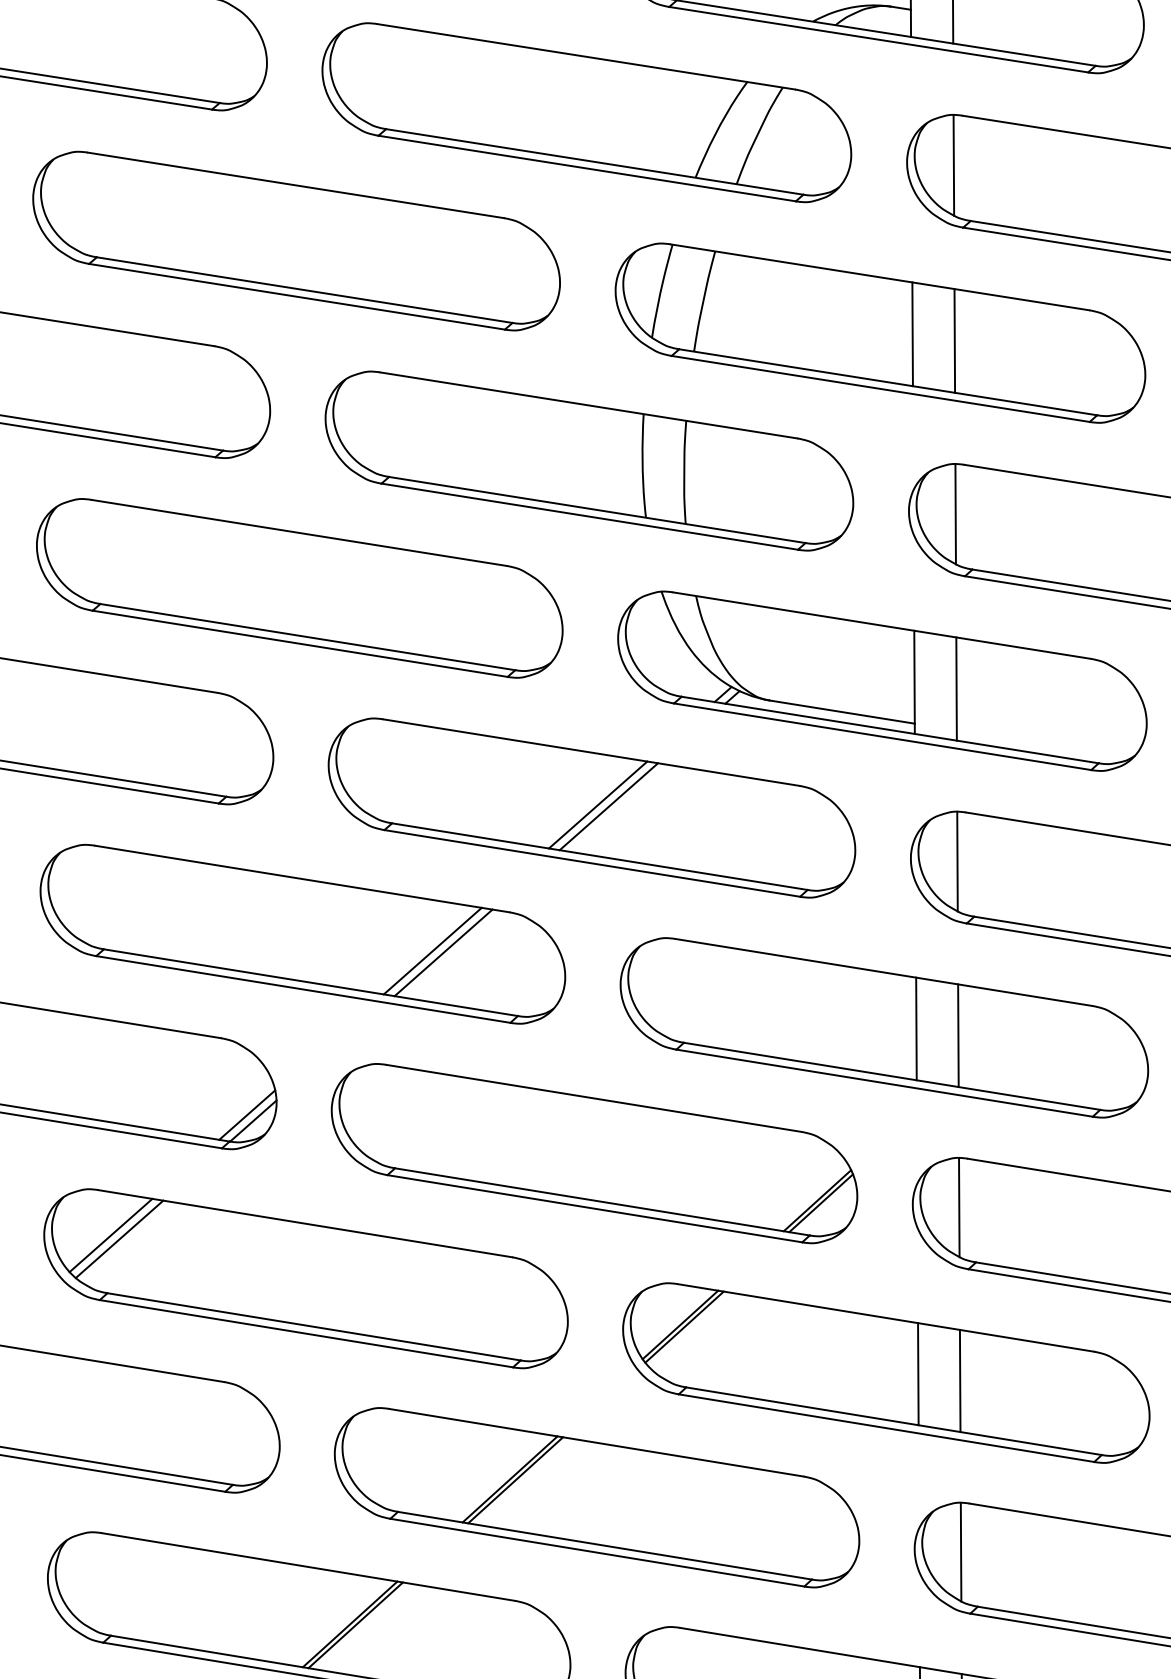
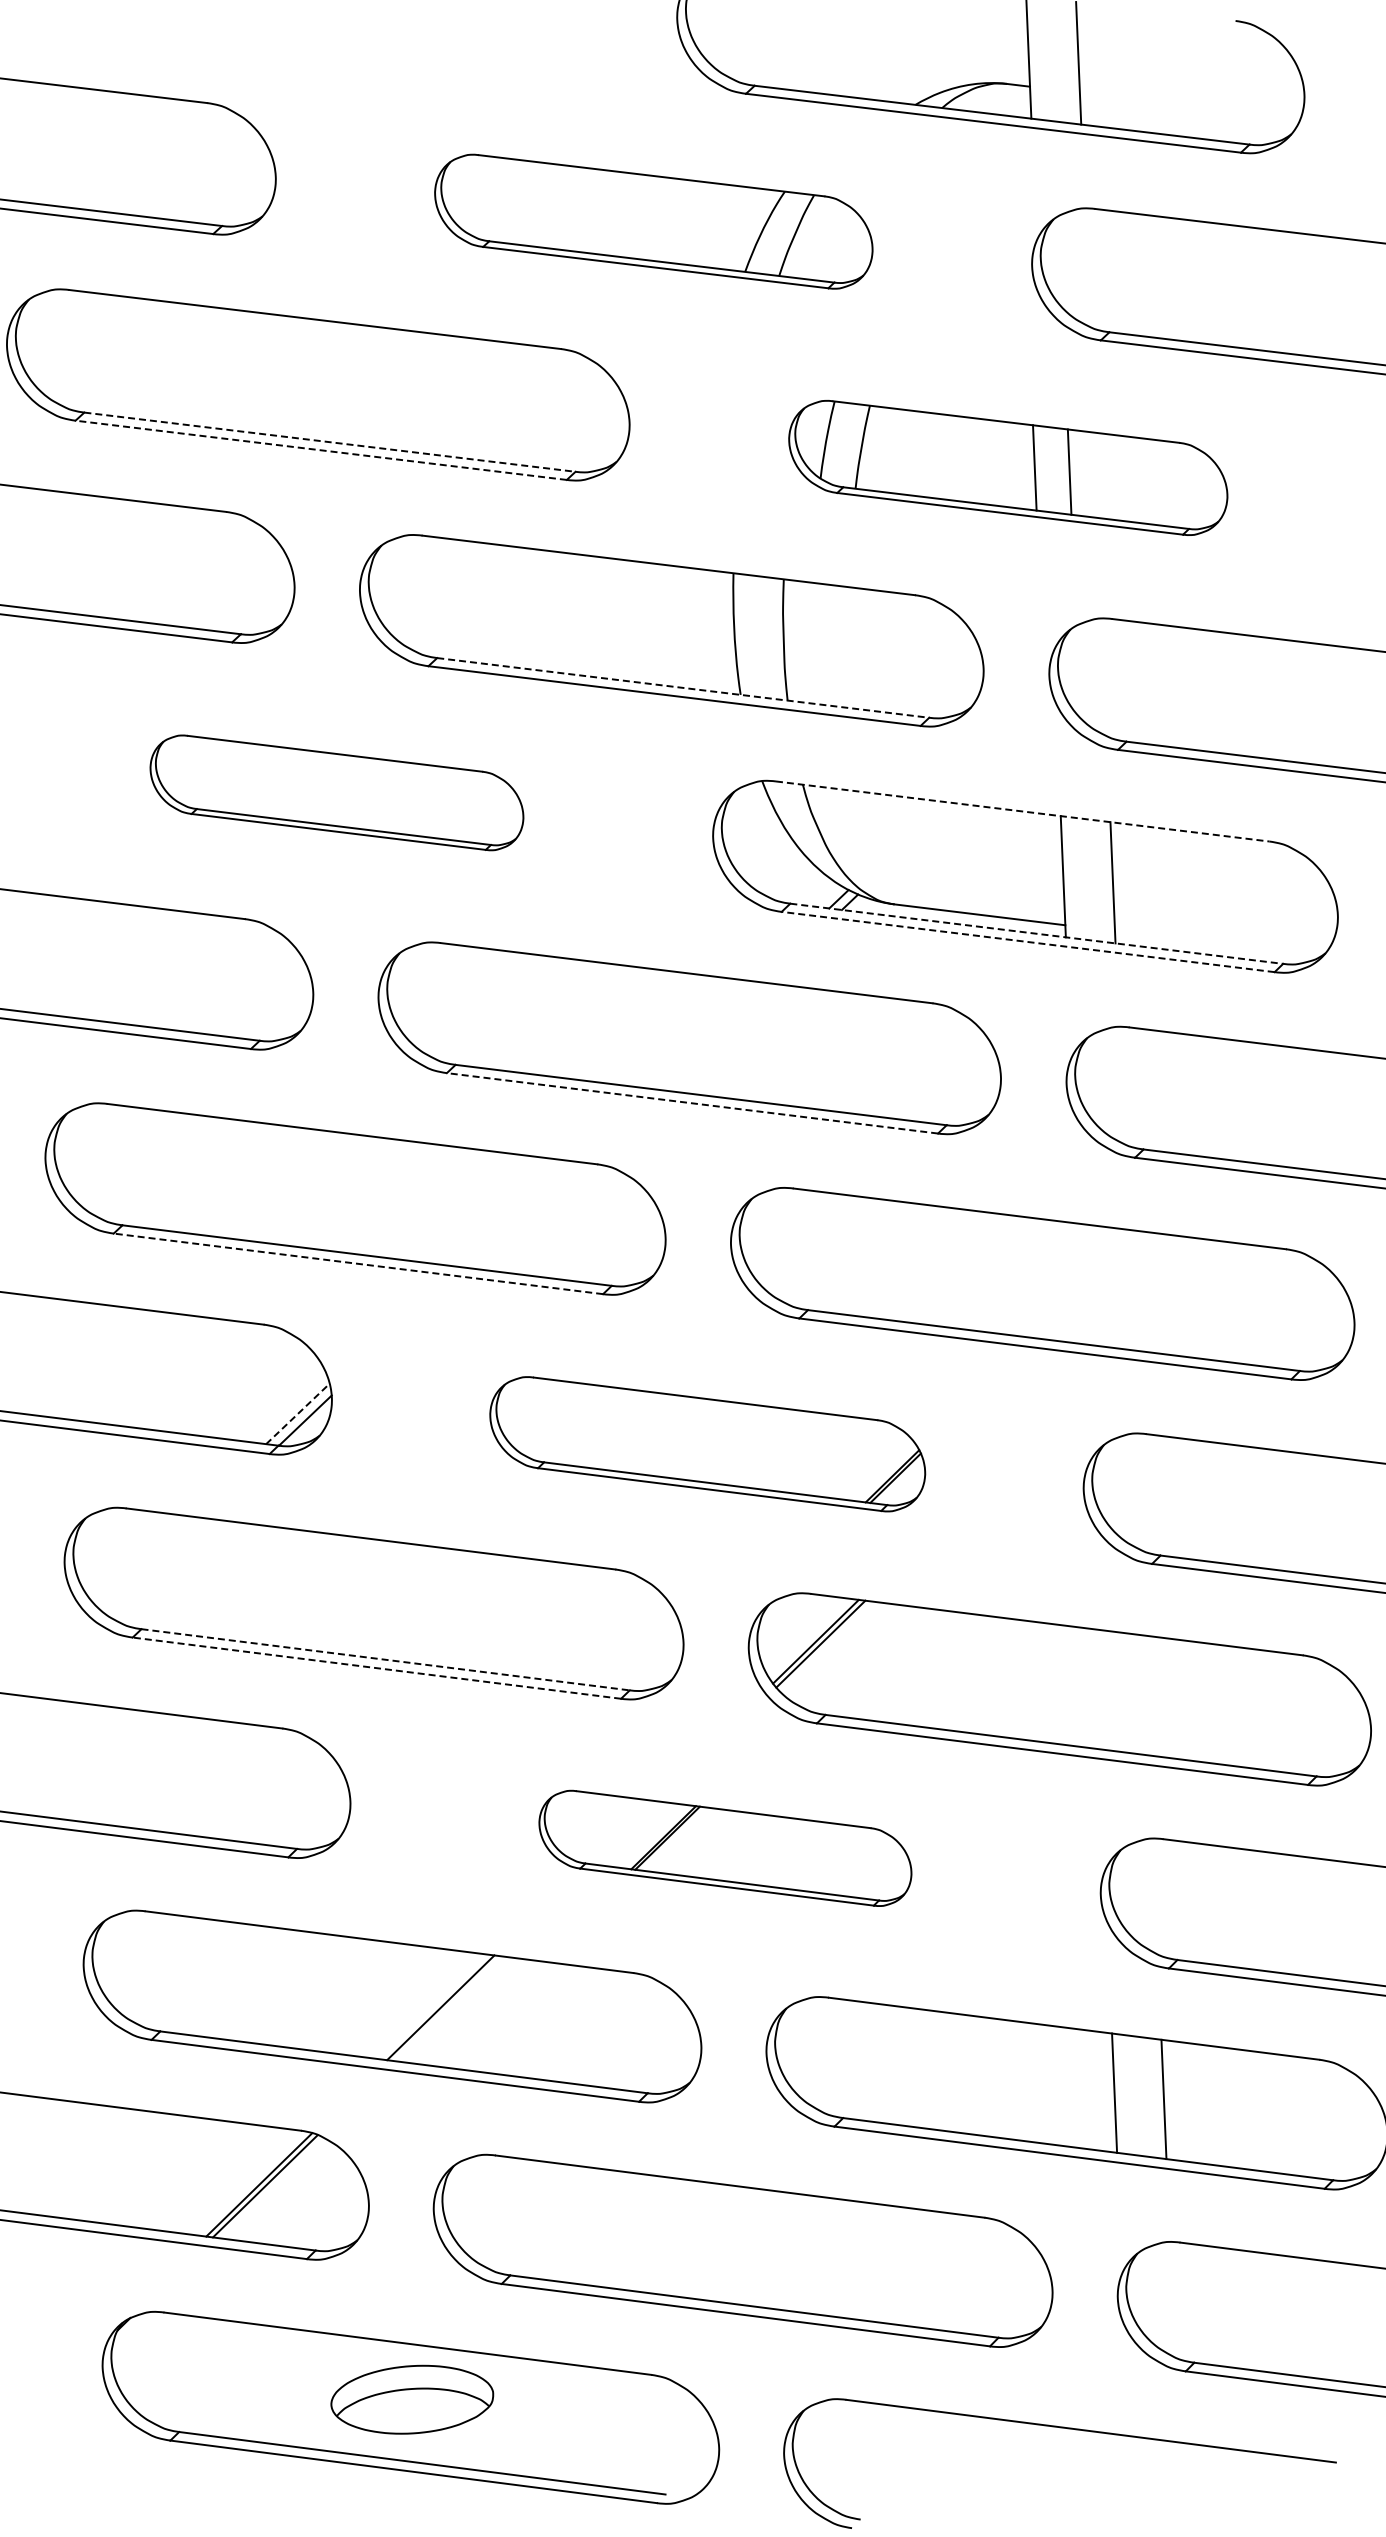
part: (586, 112) -> (653, 221), size x0.7
line: (953, 165) -> (1086, 267), removed
line: (305, 290) -> (330, 442), solid -> dashed
line: (296, 296) -> (320, 450), solid -> dashed
part: (880, 332) -> (1008, 467), size x0.7
line: (597, 509) -> (683, 687), solid -> dashed
line: (954, 514) -> (1103, 677), removed
part: (299, 588) -> (336, 792), size x0.6
line: (882, 625) -> (1023, 811), solid -> dashed
line: (890, 729) -> (1037, 933), solid -> dashed
line: (882, 736) -> (1027, 941), solid -> dashed
line: (597, 805) -> (696, 1034), removed
line: (608, 806) -> (709, 1035), removed
line: (957, 861) -> (1121, 1085), removed
line: (591, 863) -> (691, 1103), solid -> dashed
line: (432, 951) -> (508, 1213), removed
line: (443, 952) -> (521, 1214), removed
line: (303, 989) -> (358, 1263), solid -> dashed
line: (916, 1028) -> (1080, 1283), removed
line: (957, 1035) -> (1129, 1289), removed
line: (246, 1114) -> (297, 1413), solid -> dashed
part: (594, 1153) -> (707, 1444), size x0.7
line: (959, 1207) -> (1138, 1491), removed
line: (111, 1234) -> (143, 1560), removed
line: (119, 1239) -> (153, 1565), removed
line: (314, 1326) -> (386, 1659), solid -> dashed
line: (306, 1333) -> (376, 1668), solid -> dashed
line: (918, 1374) -> (1097, 1689), removed
line: (959, 1380) -> (1146, 1695), removed
part: (597, 1497) -> (725, 1848), size x0.6
line: (961, 1552) -> (1155, 1896), removed
line: (355, 1625) -> (447, 2008), removed

